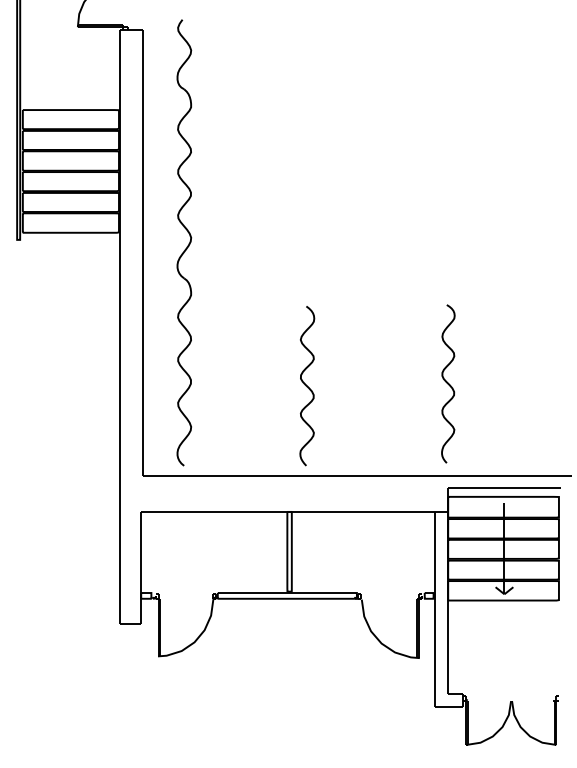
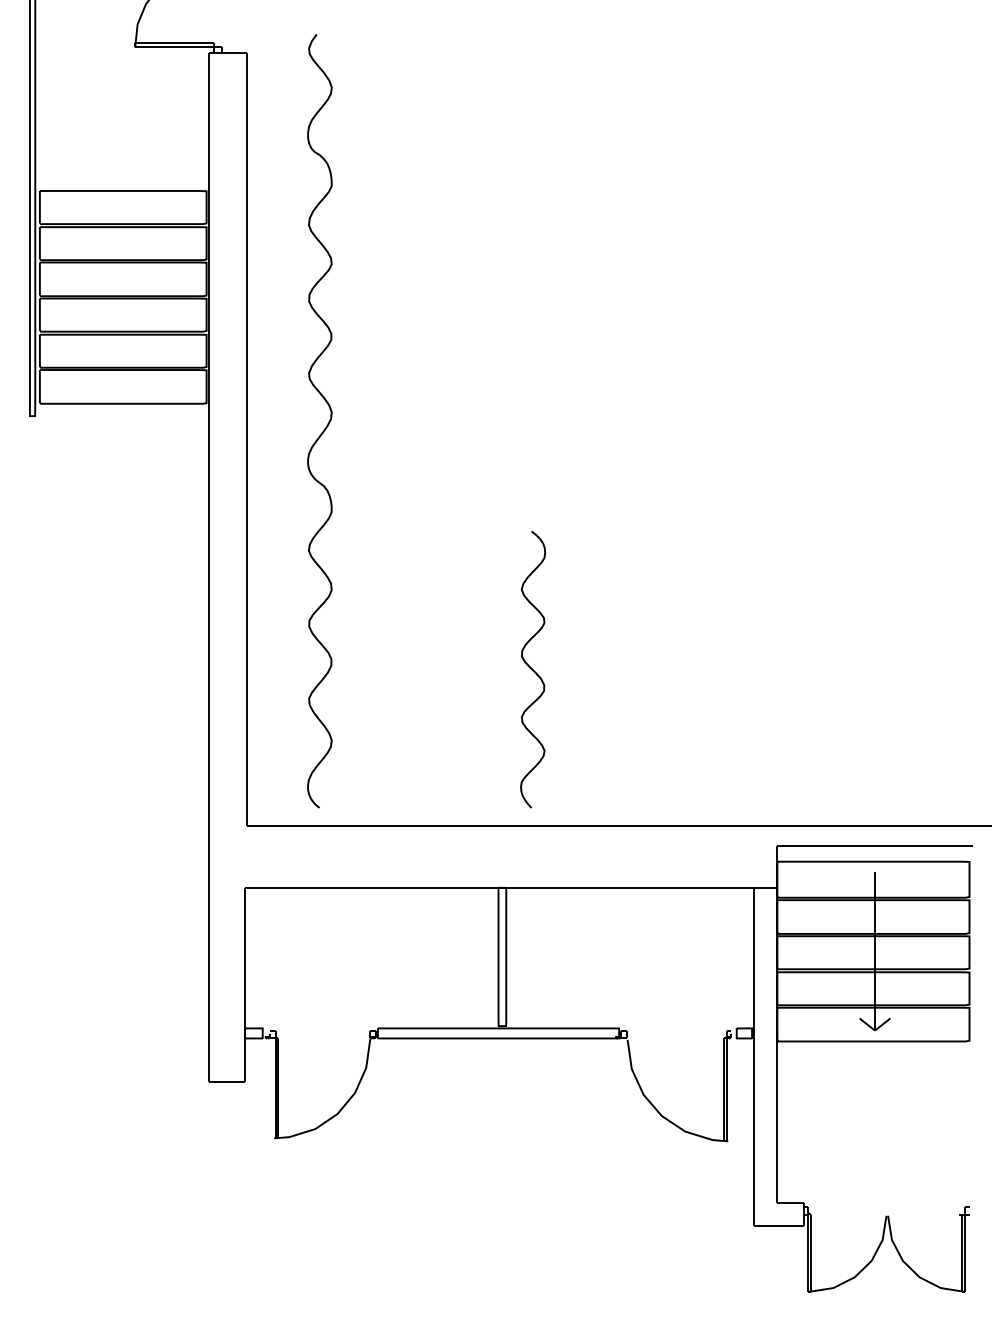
curve: (448, 383) -> (777, 665), removed

